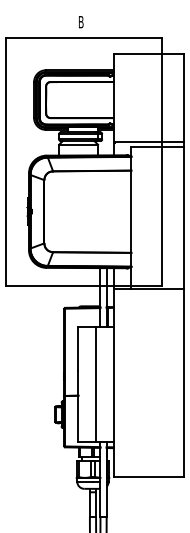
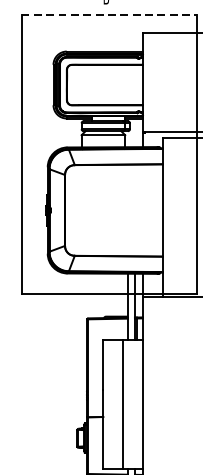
line: (83, 37) -> (108, 14), solid -> dashed

